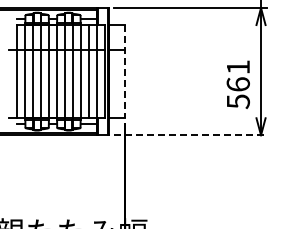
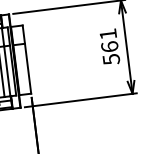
line: (124, 72) -> (26, 60), dashed -> solid
text: (237, 84) -> (109, 47), moved
line: (190, 135) -> (80, 100), dashed -> solid

